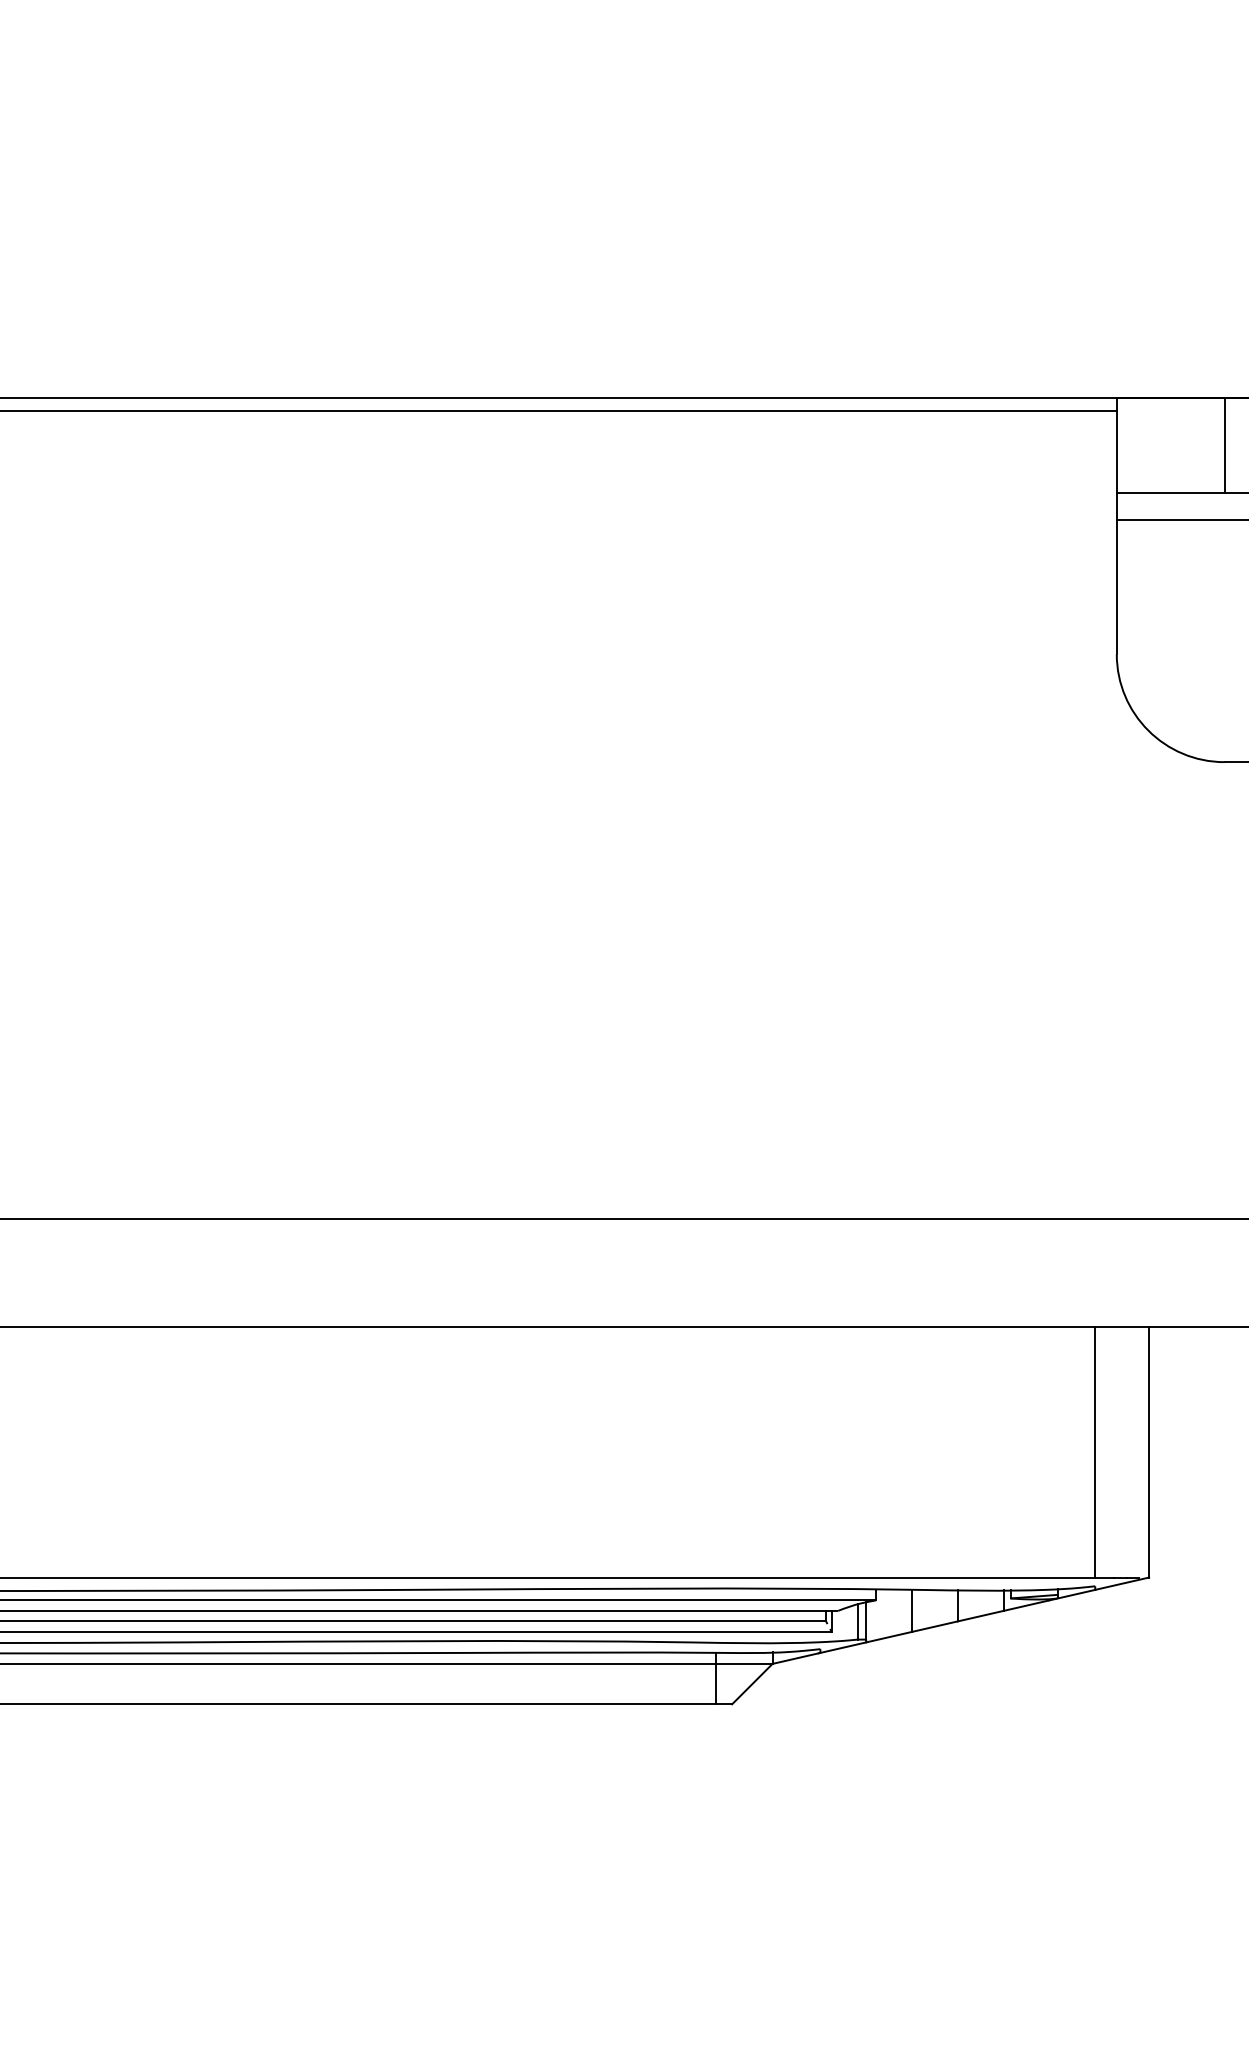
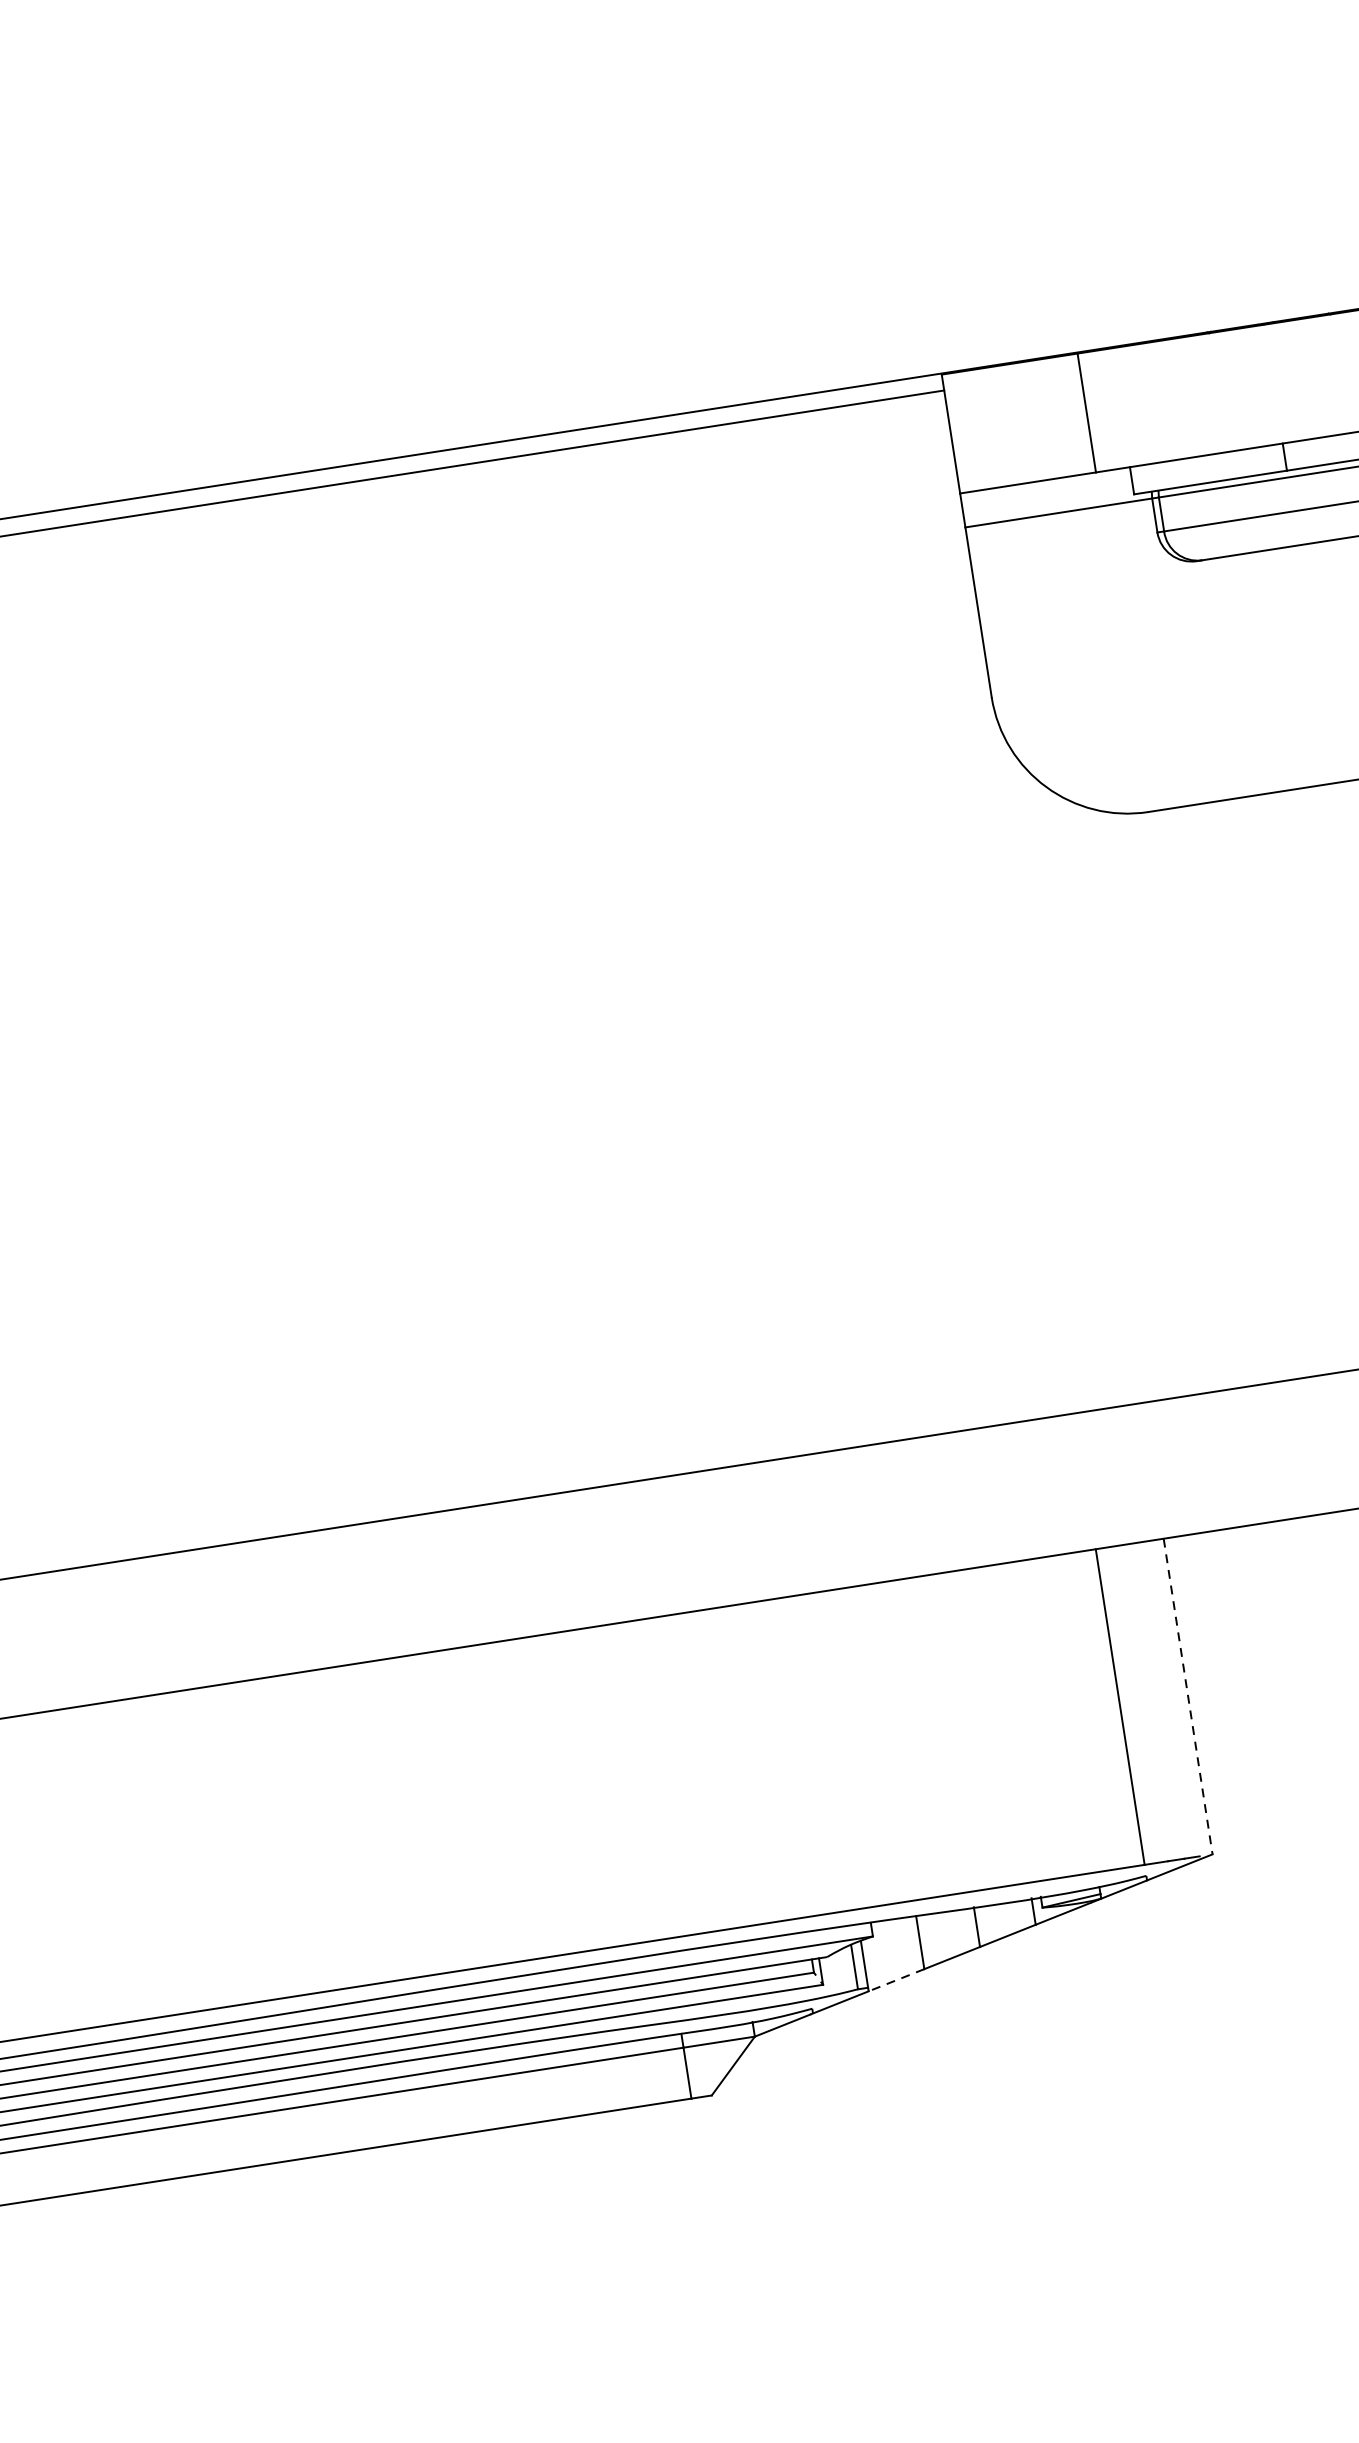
line: (1149, 1452) -> (1188, 1696), solid -> dashed
line: (888, 1637) -> (895, 1980), solid -> dashed

